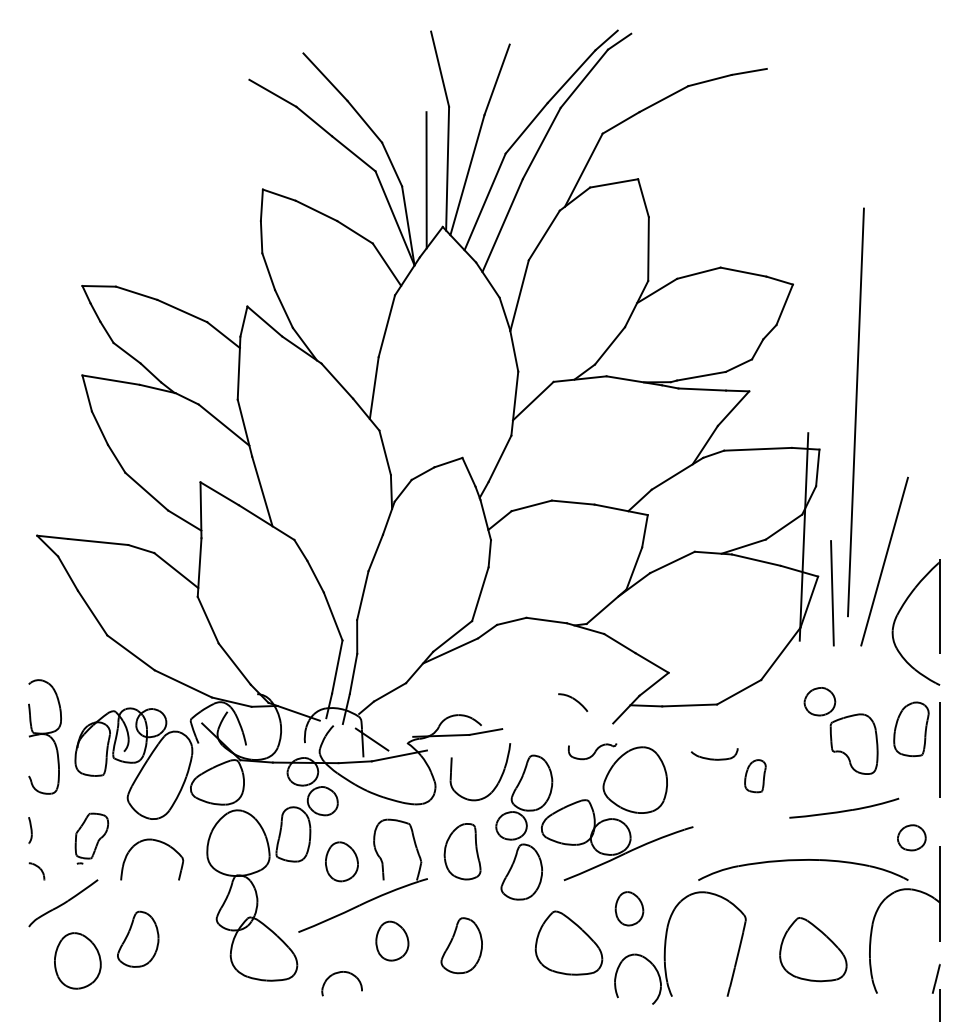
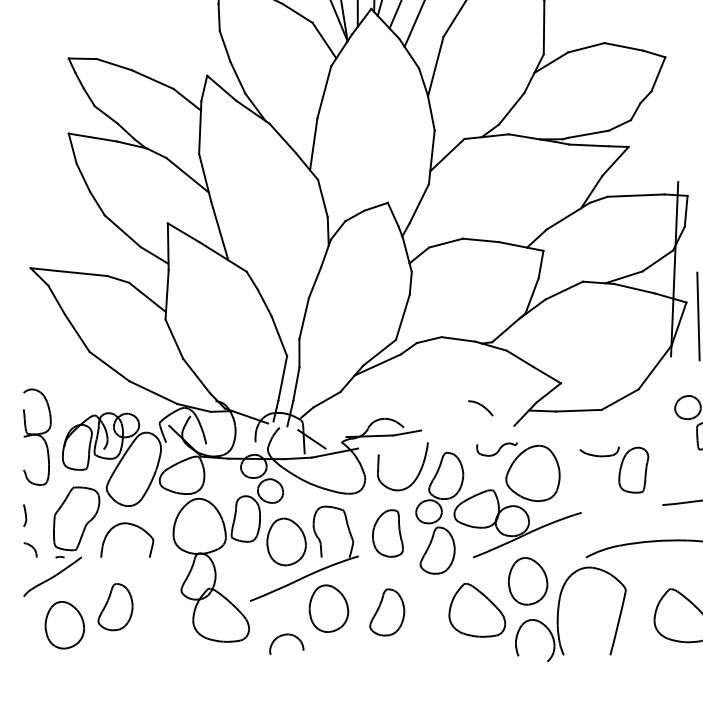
part: (755, 775) -> (633, 469), size x1.67
part: (91, 838) -> (76, 522), size x1.67
part: (341, 861) -> (286, 541), size x1.43
part: (629, 908) -> (528, 581), size x1.67
part: (392, 940) -> (329, 608), size x1.43

